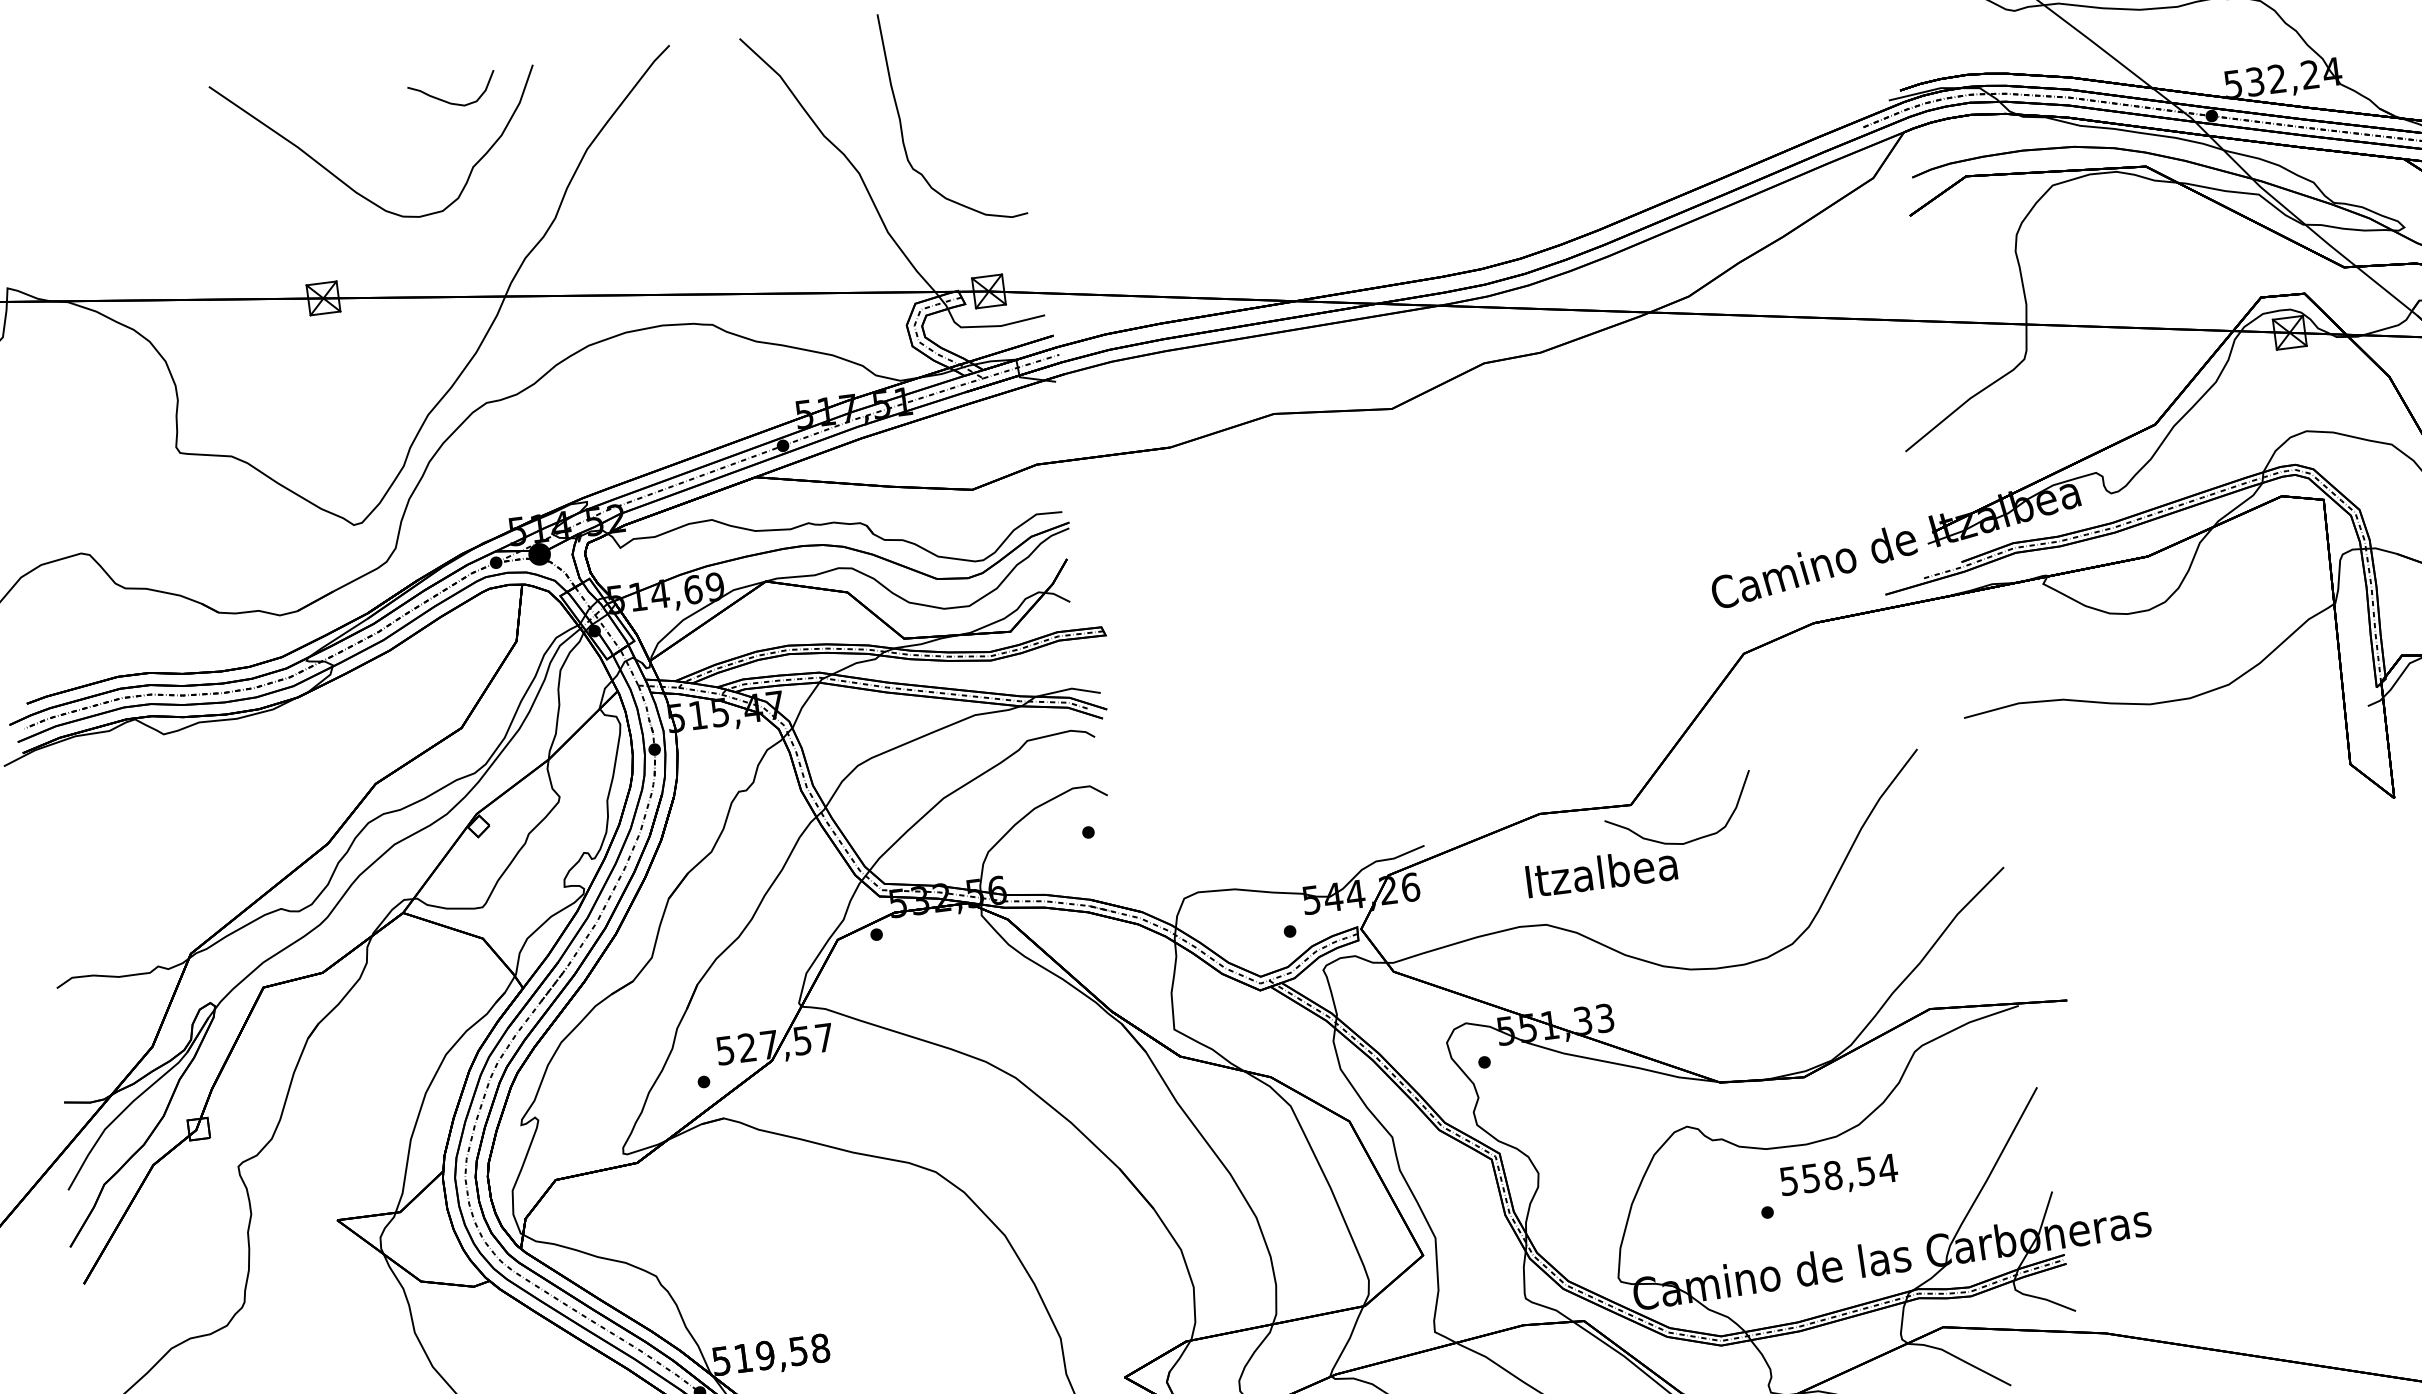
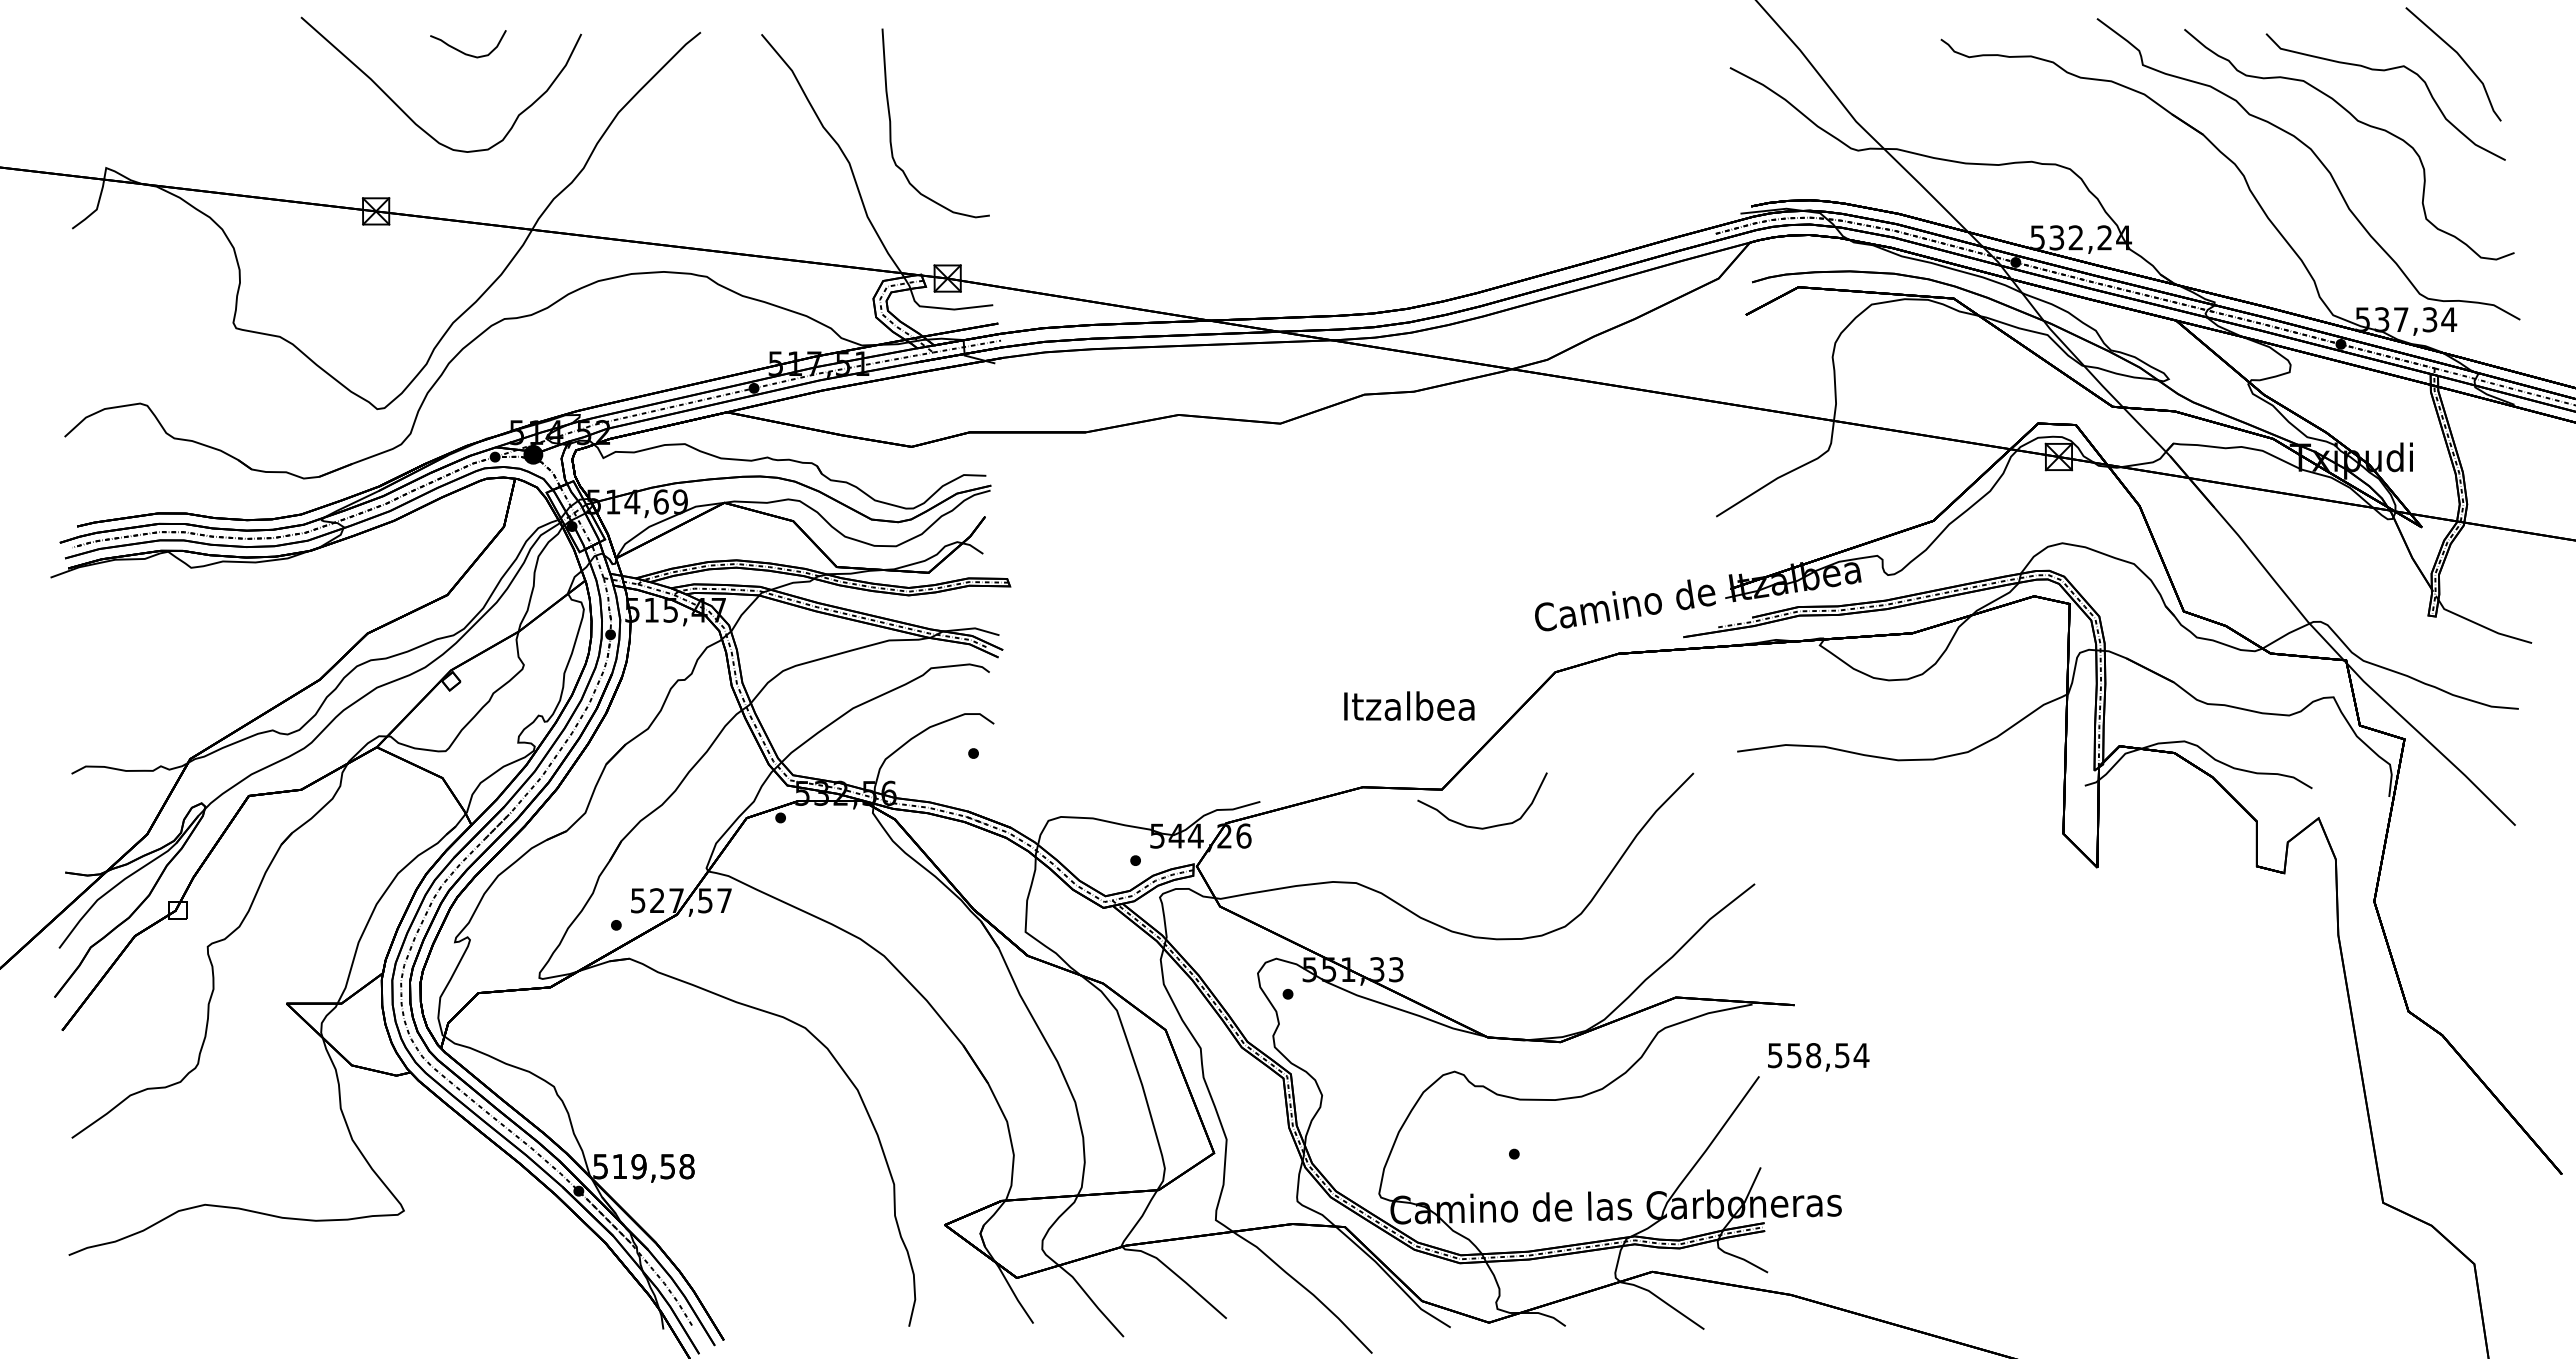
curve: (449, 101) -> (464, 52), moved
text: (1601, 871) -> (1409, 705), moved
text: (1839, 1176) -> (1818, 1057), moved

